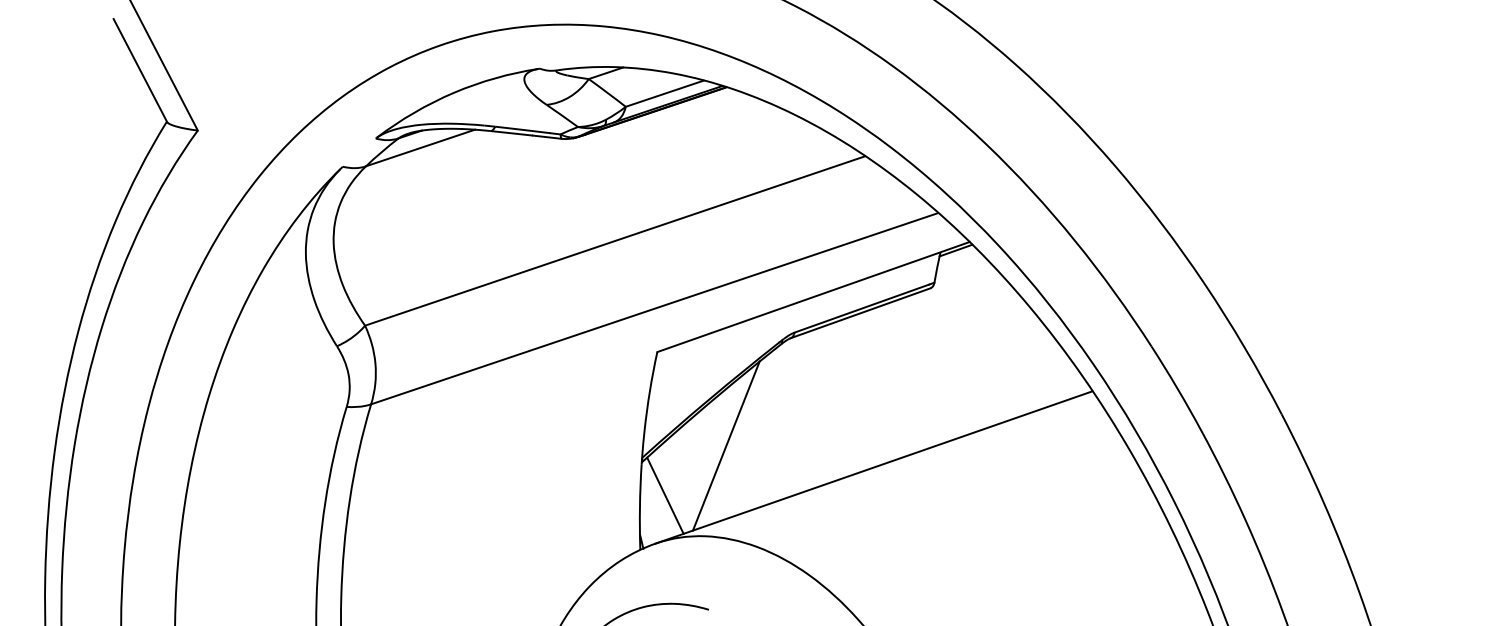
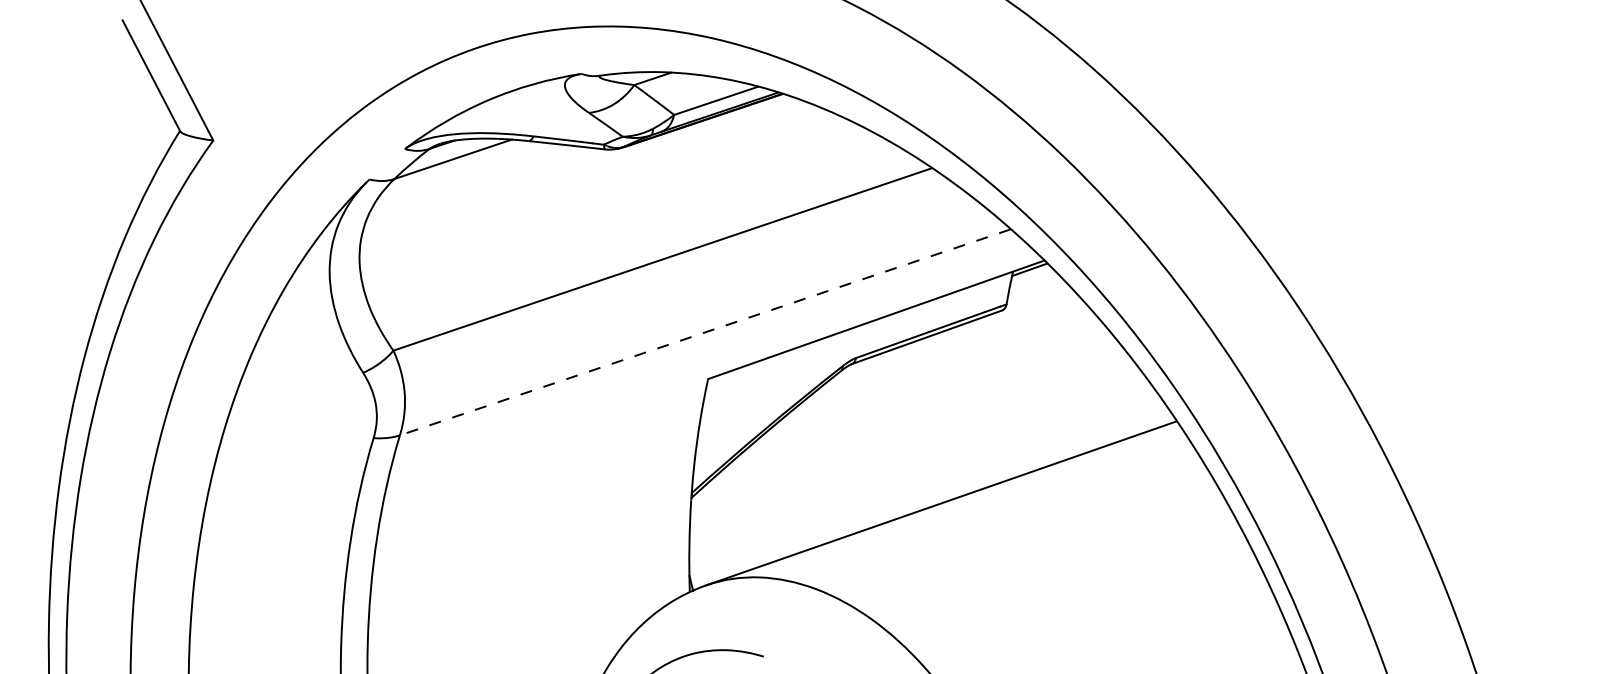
line: (653, 308) -> (704, 332), solid -> dashed
line: (726, 446) -> (782, 480), removed
line: (665, 495) -> (716, 533), removed

